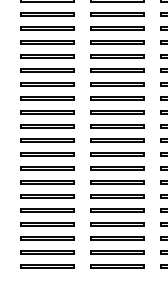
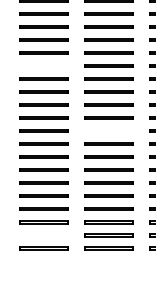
line: (47, 69) -> (44, 64), removed
line: (117, 139) -> (109, 129), removed
line: (47, 251) -> (44, 234), removed

